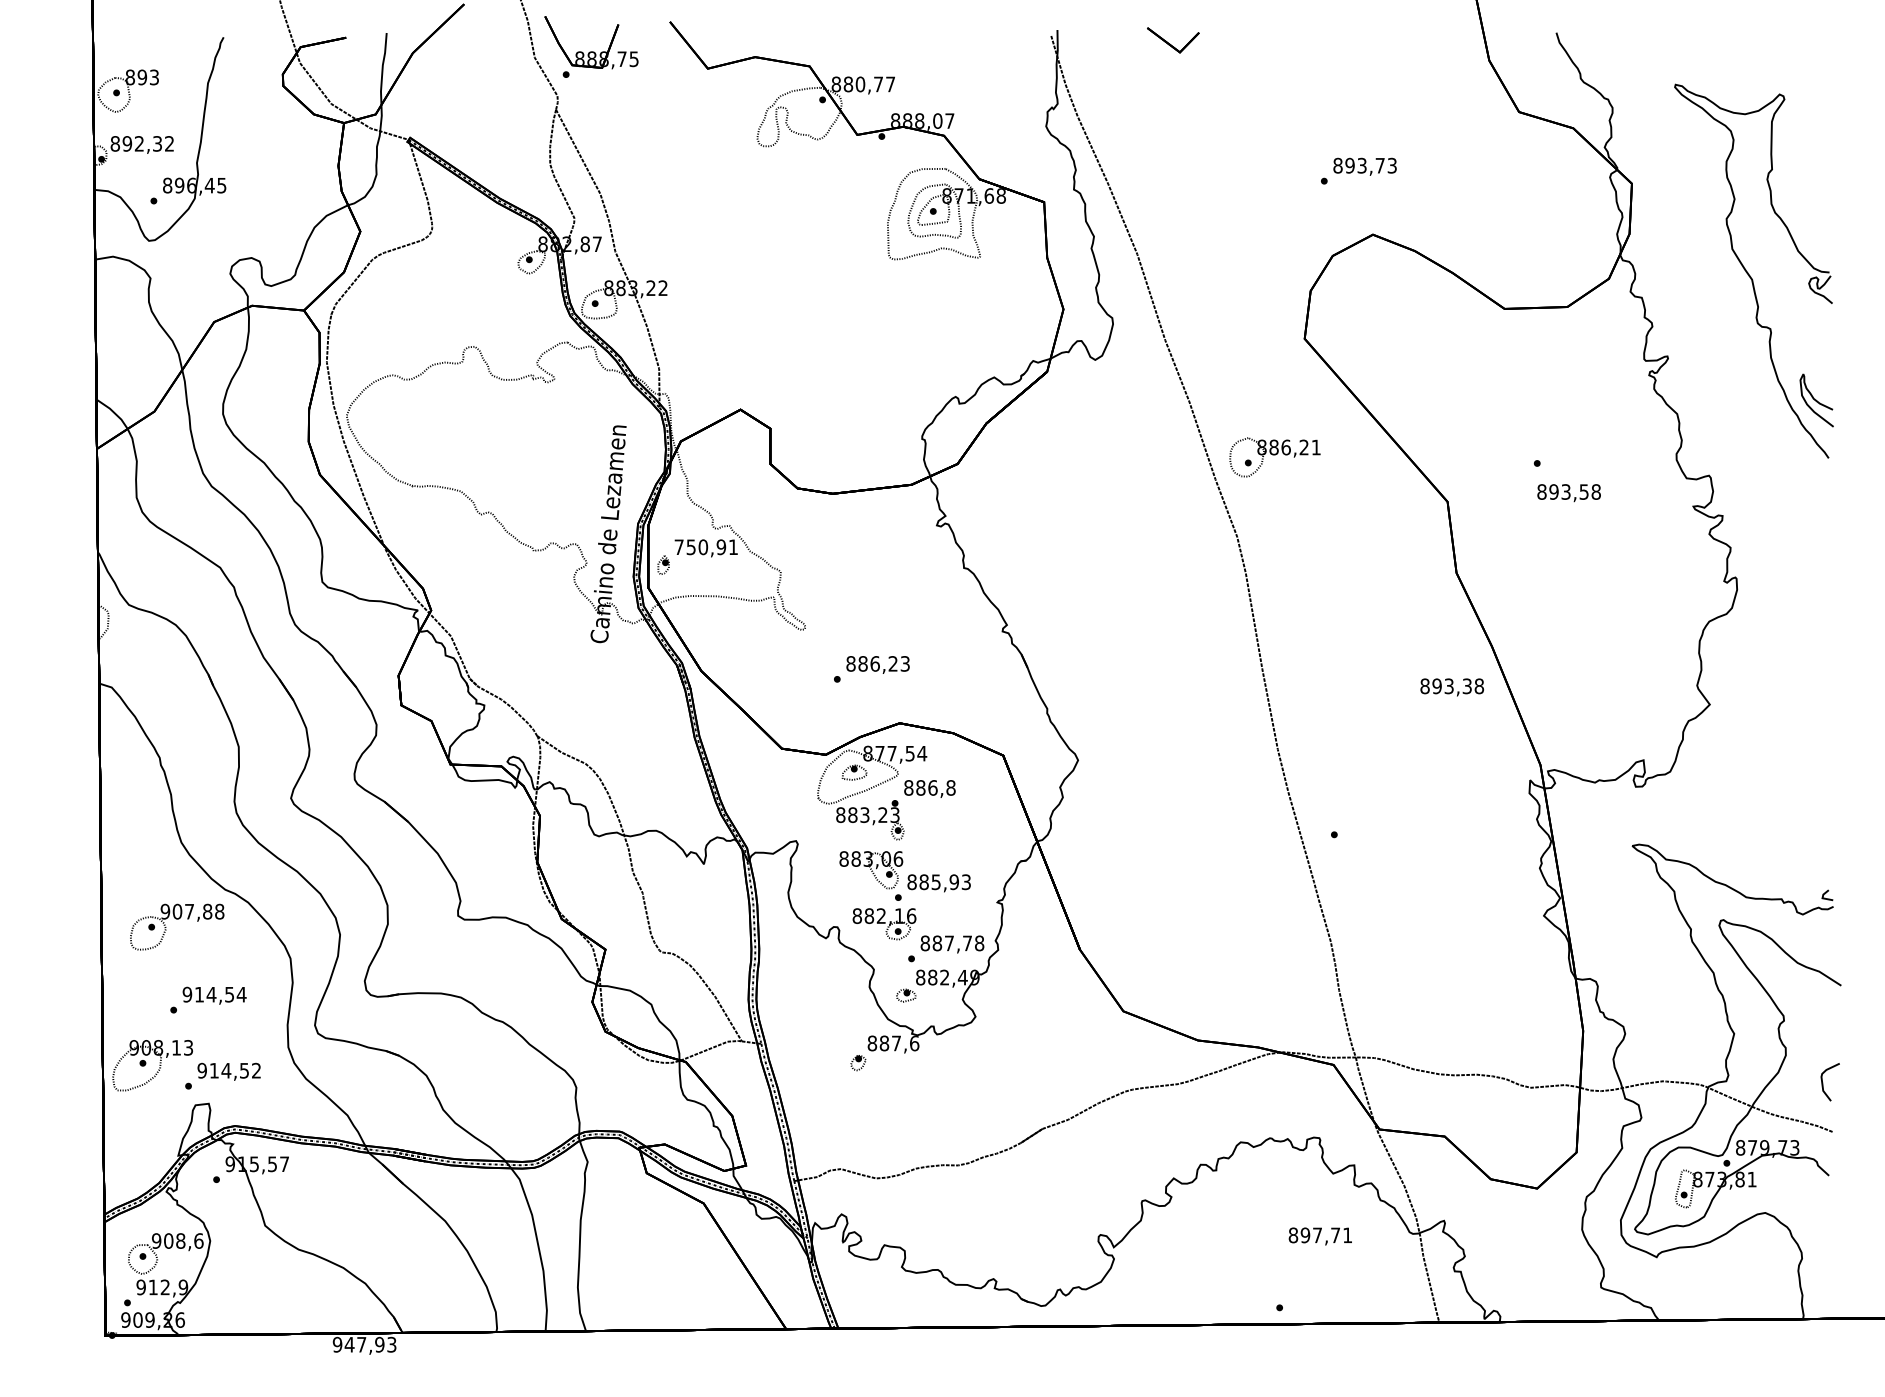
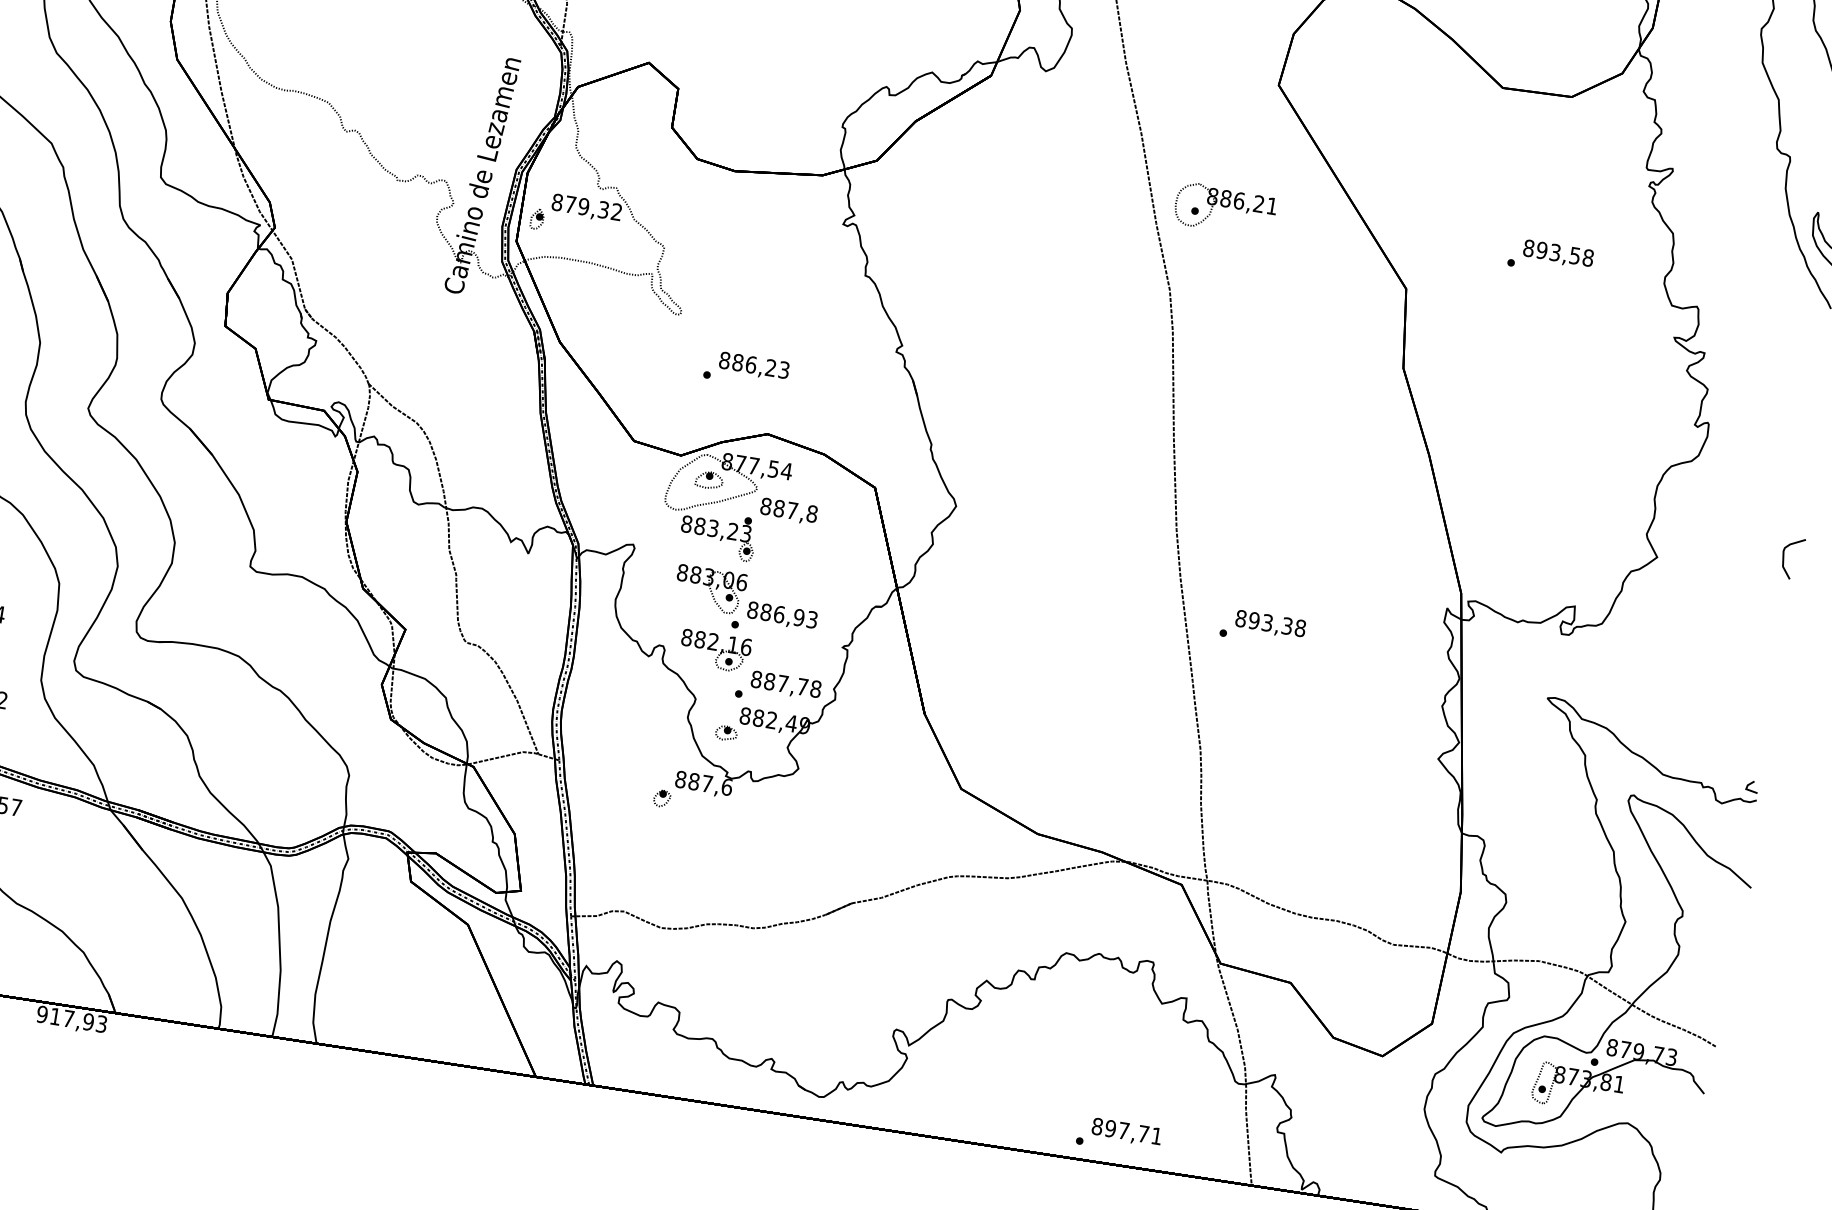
text: (1568, 493) -> (1557, 254), moved
text: (705, 547) -> (586, 207), 750,91 -> 879,32
text: (1451, 687) -> (1269, 624), moved
text: (932, 787) -> (792, 510), 886,8 -> 887,8
text: (936, 882) -> (779, 614), 885,93 -> 886,93
curve: (1823, 1082) -> (1784, 557), moved
text: (1319, 1236) -> (1125, 1132), moved
text: (349, 1344) -> (55, 1016), 947,93 -> 917,93

